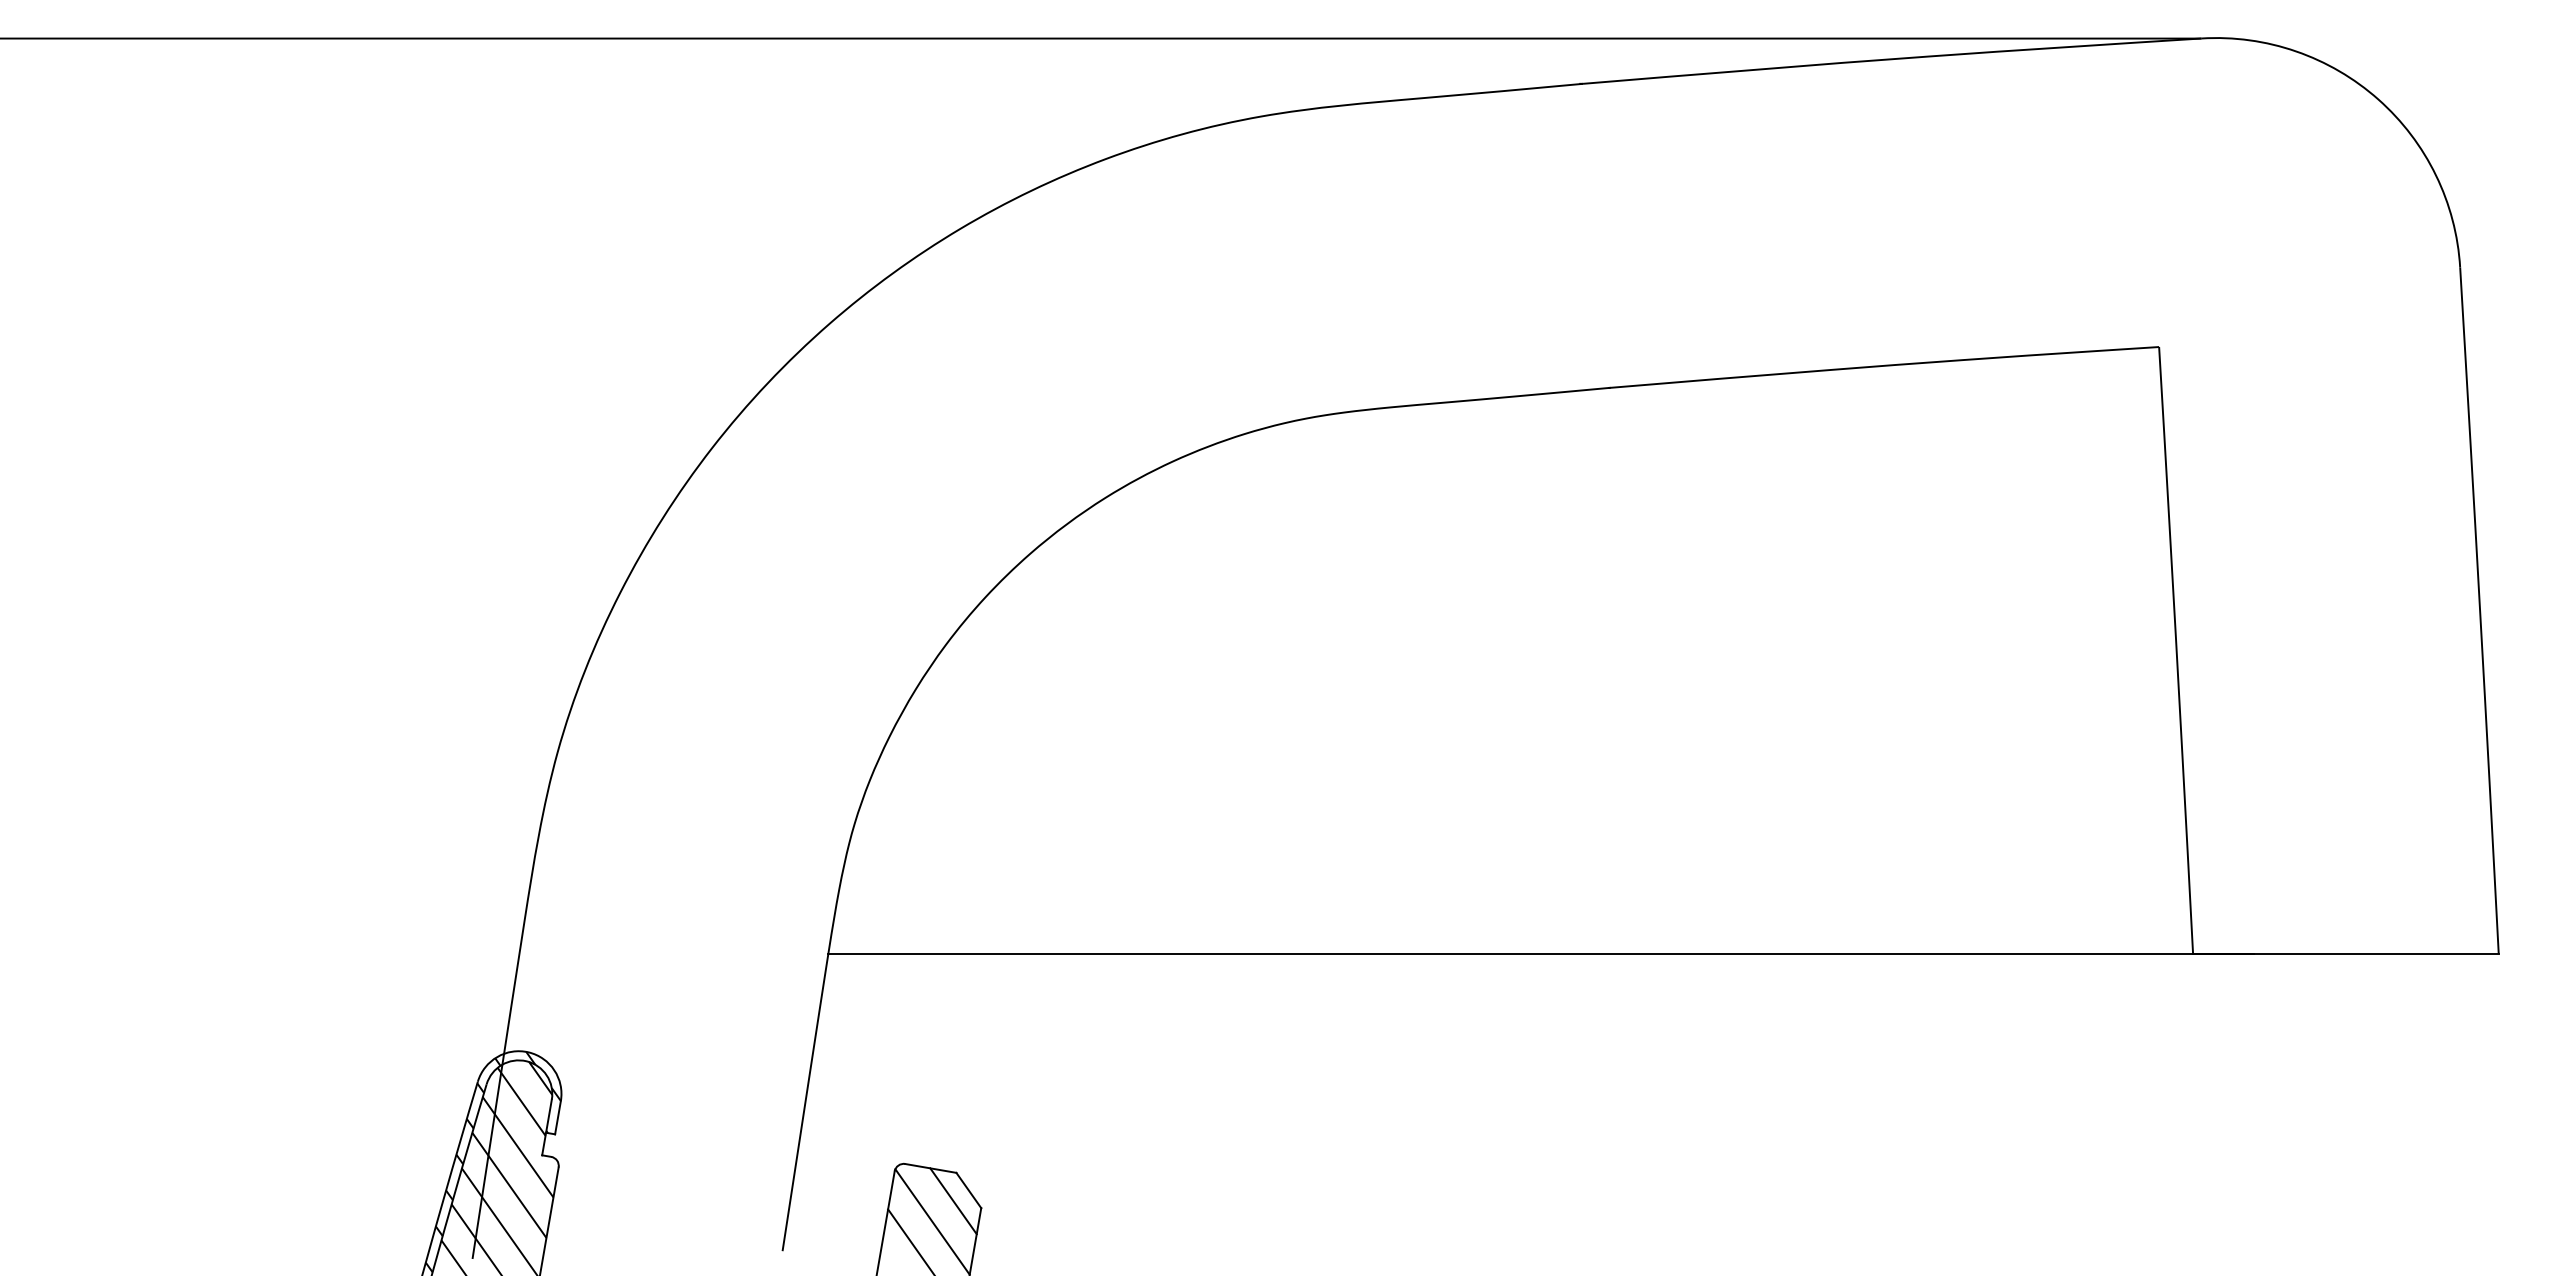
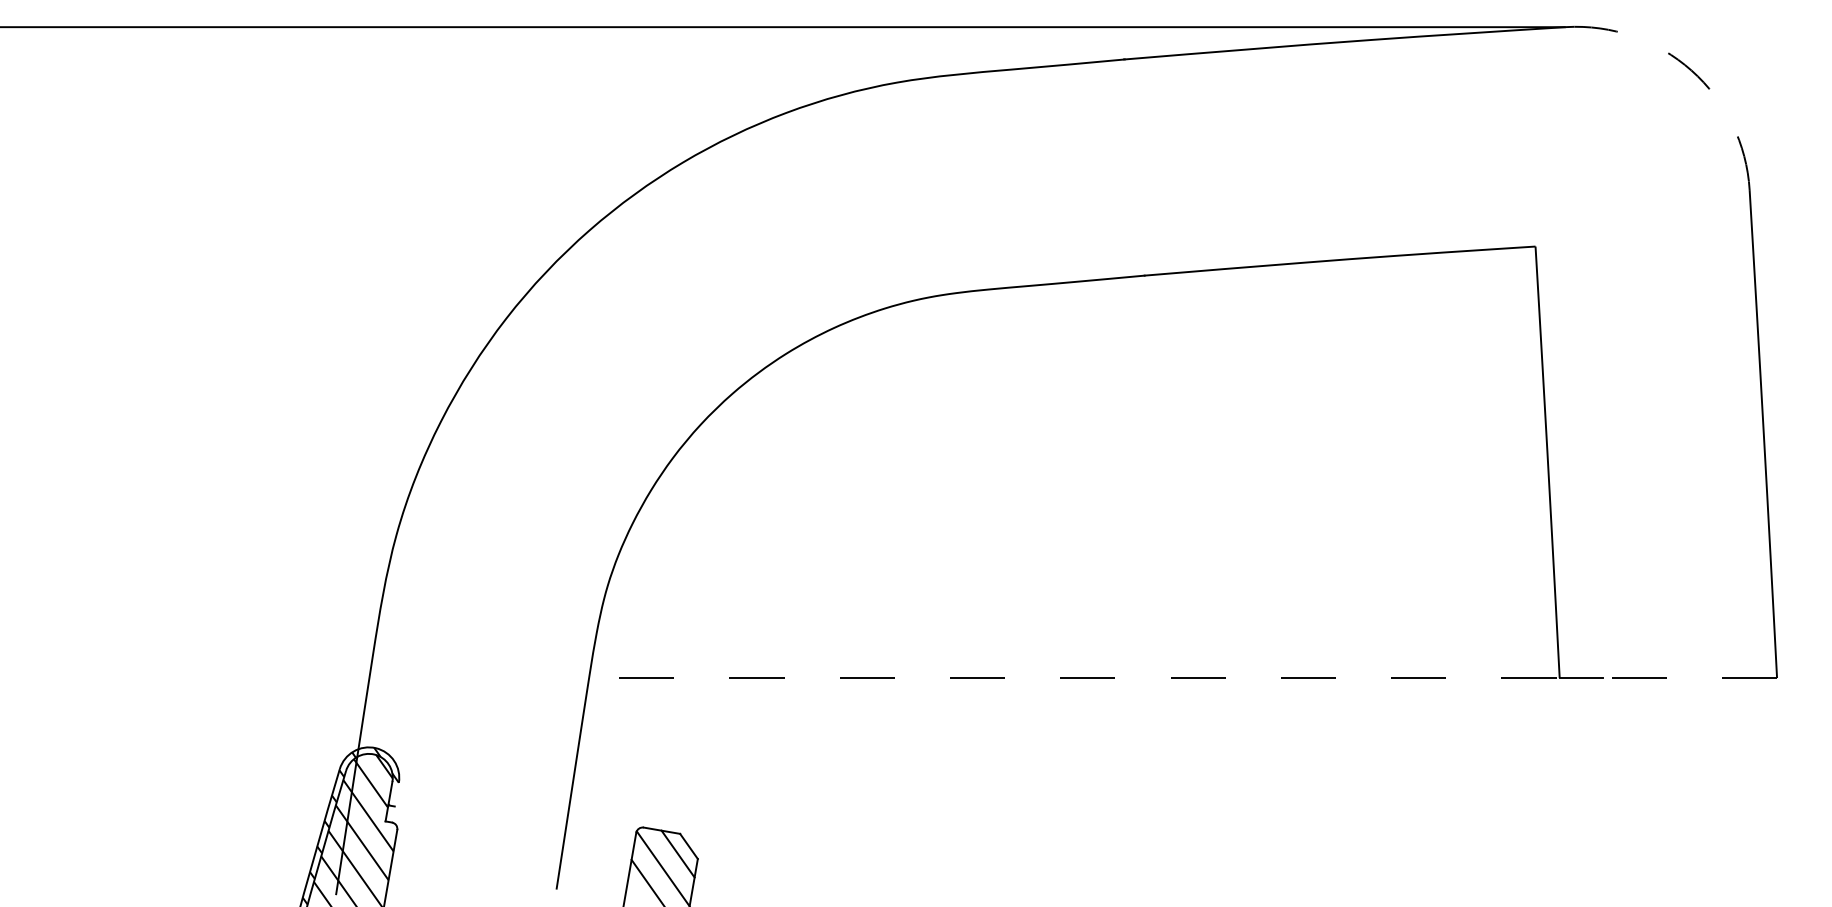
arc: (2378, 99) -> (1691, 70), solid -> dashed
line: (1663, 953) -> (1183, 677), solid -> dashed
line: (557, 1117) -> (396, 794), removed

